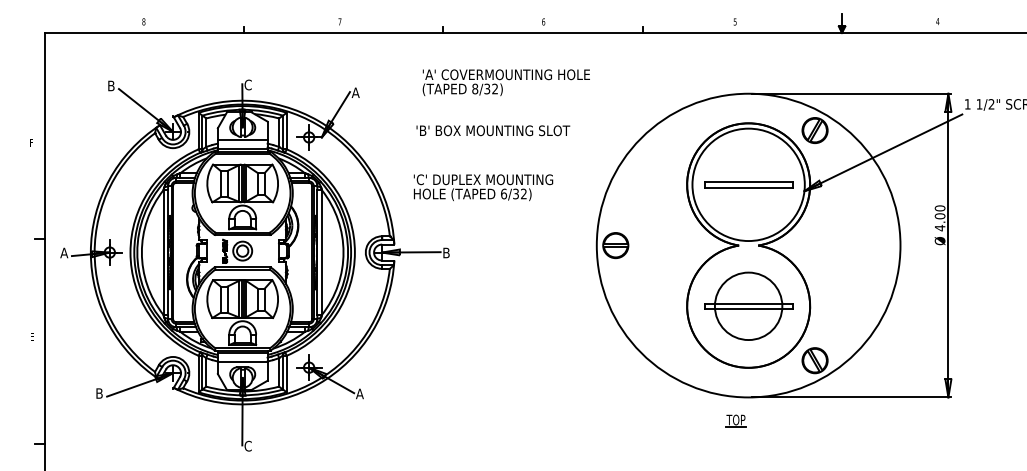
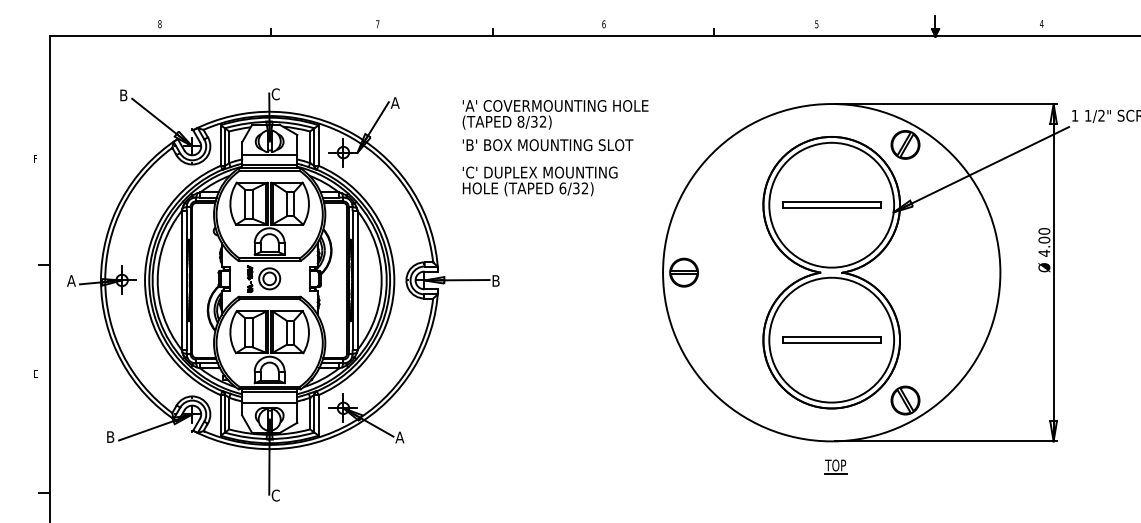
text: (506, 82) -> (555, 114), moved
text: (482, 187) -> (539, 181), moved
circle: (748, 305) -> (831, 339), size x1.67
part: (735, 420) -> (835, 466), moved

